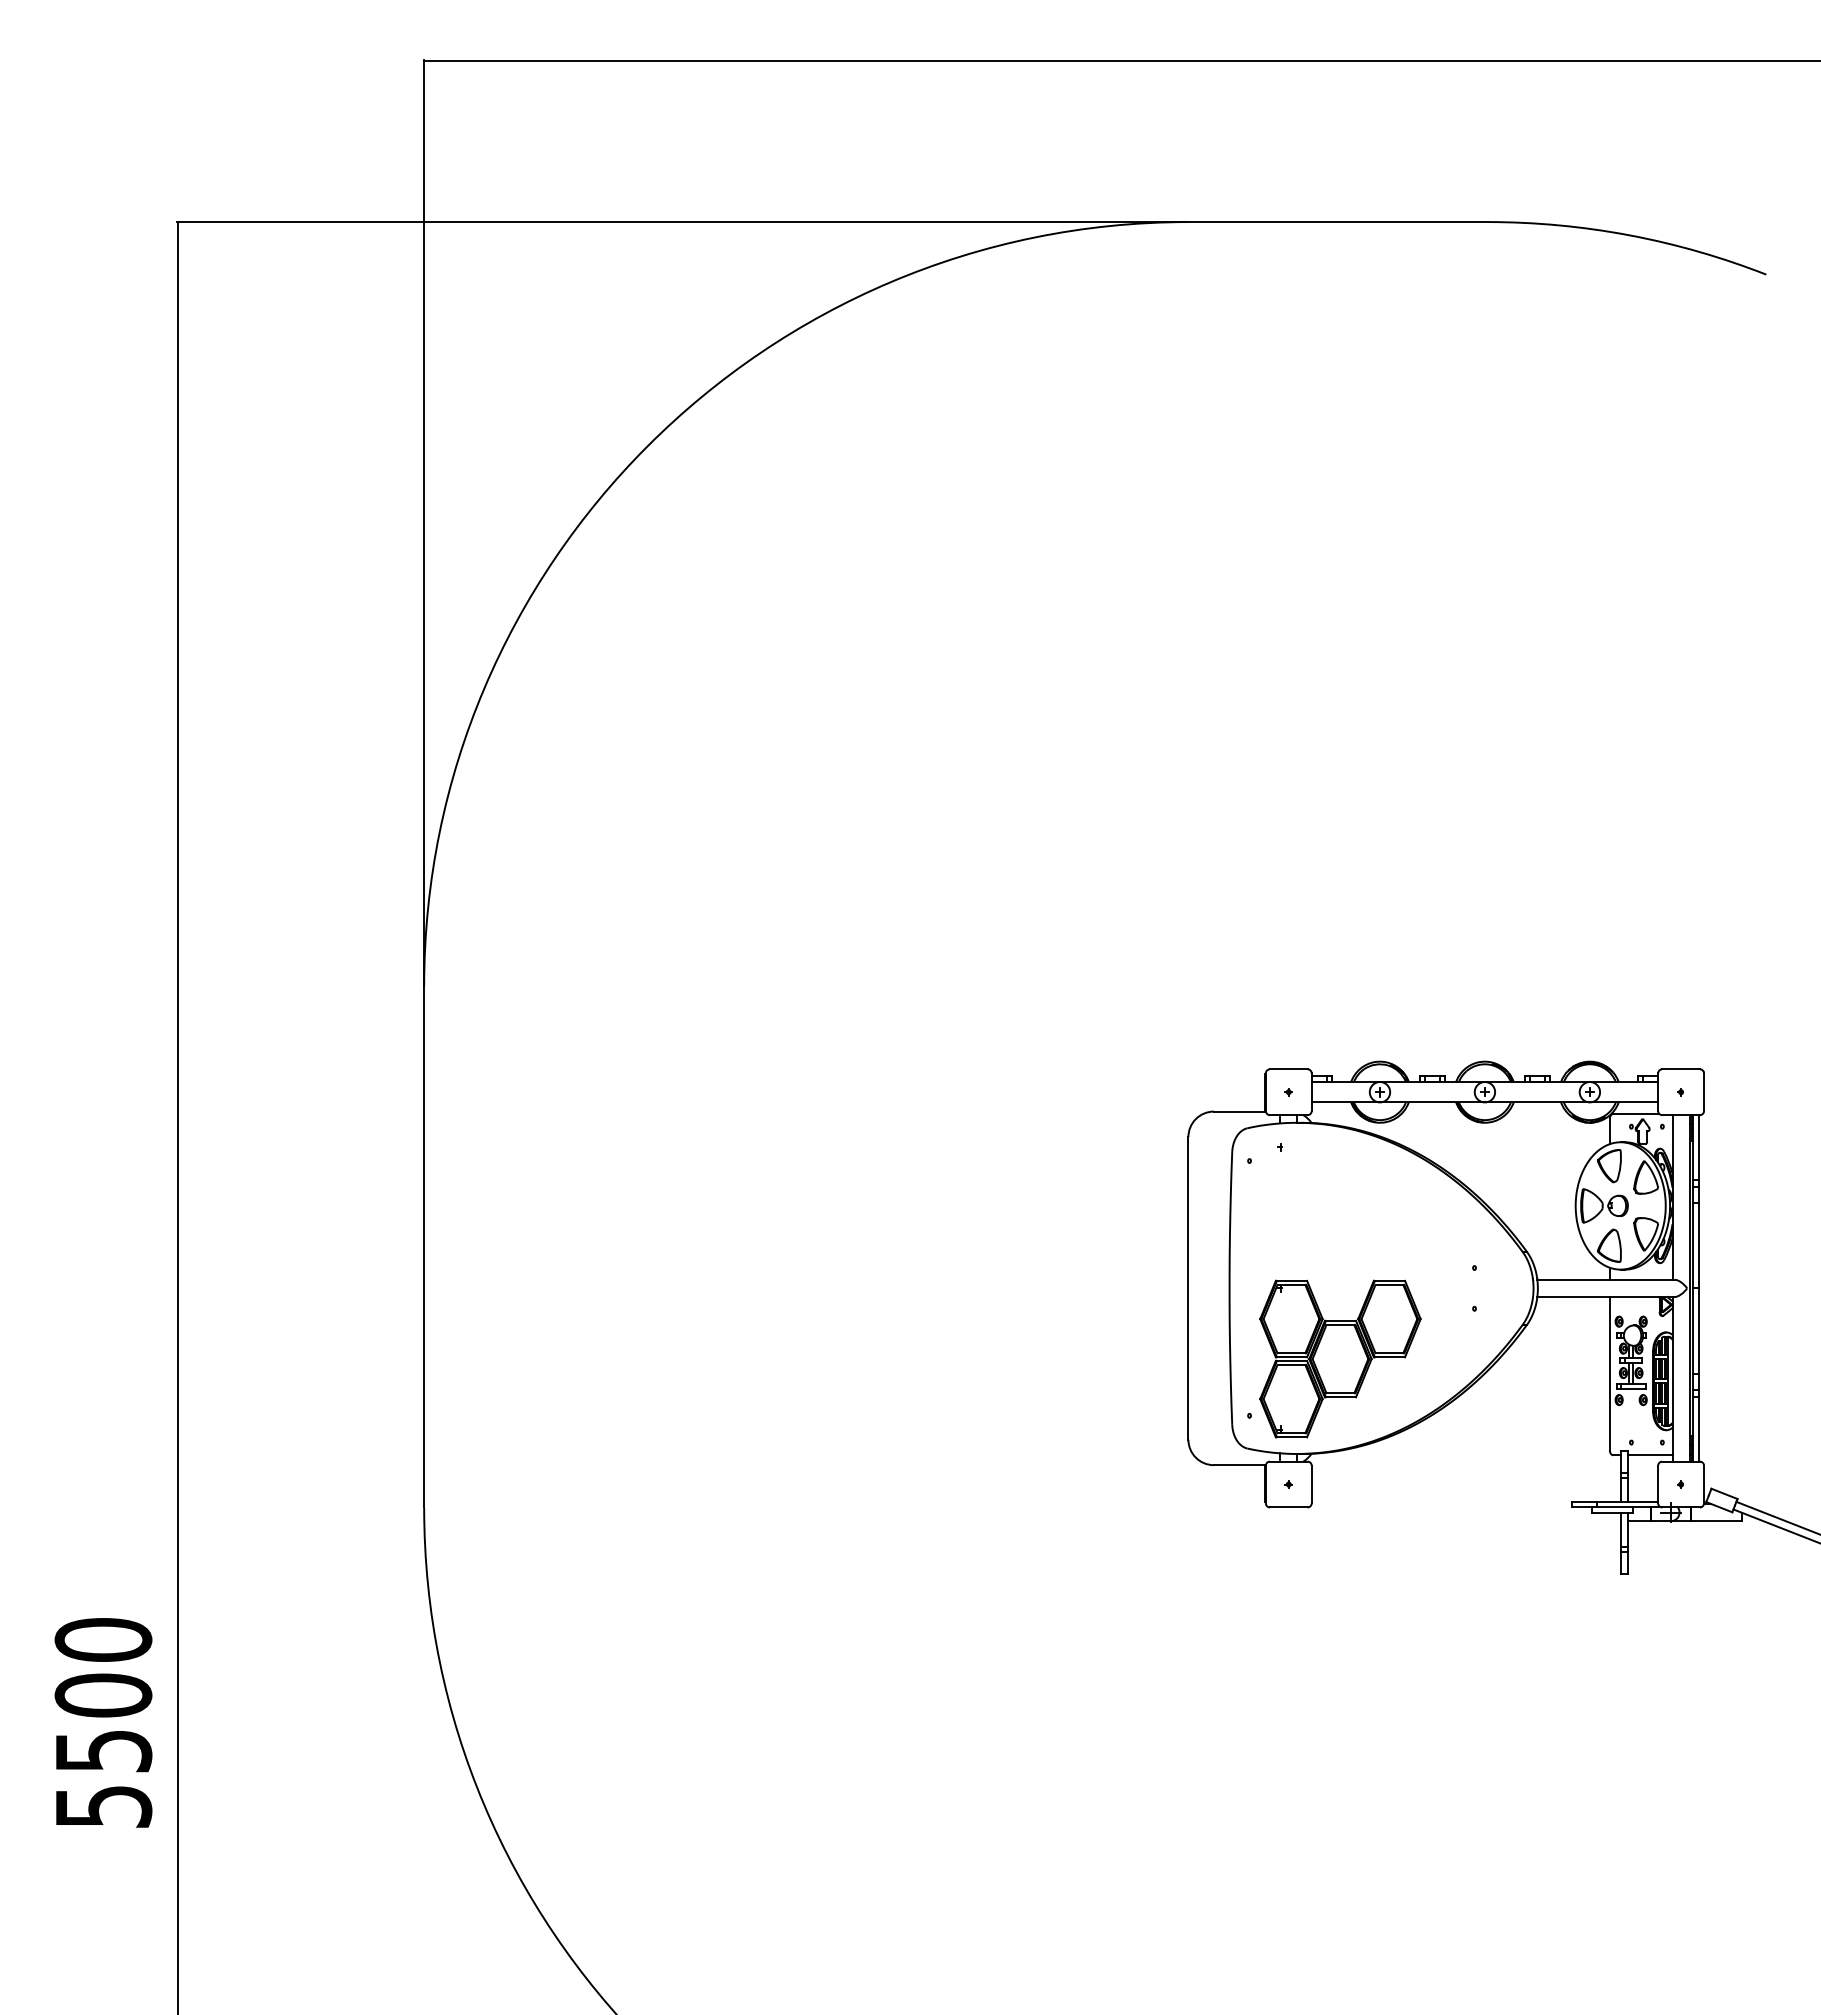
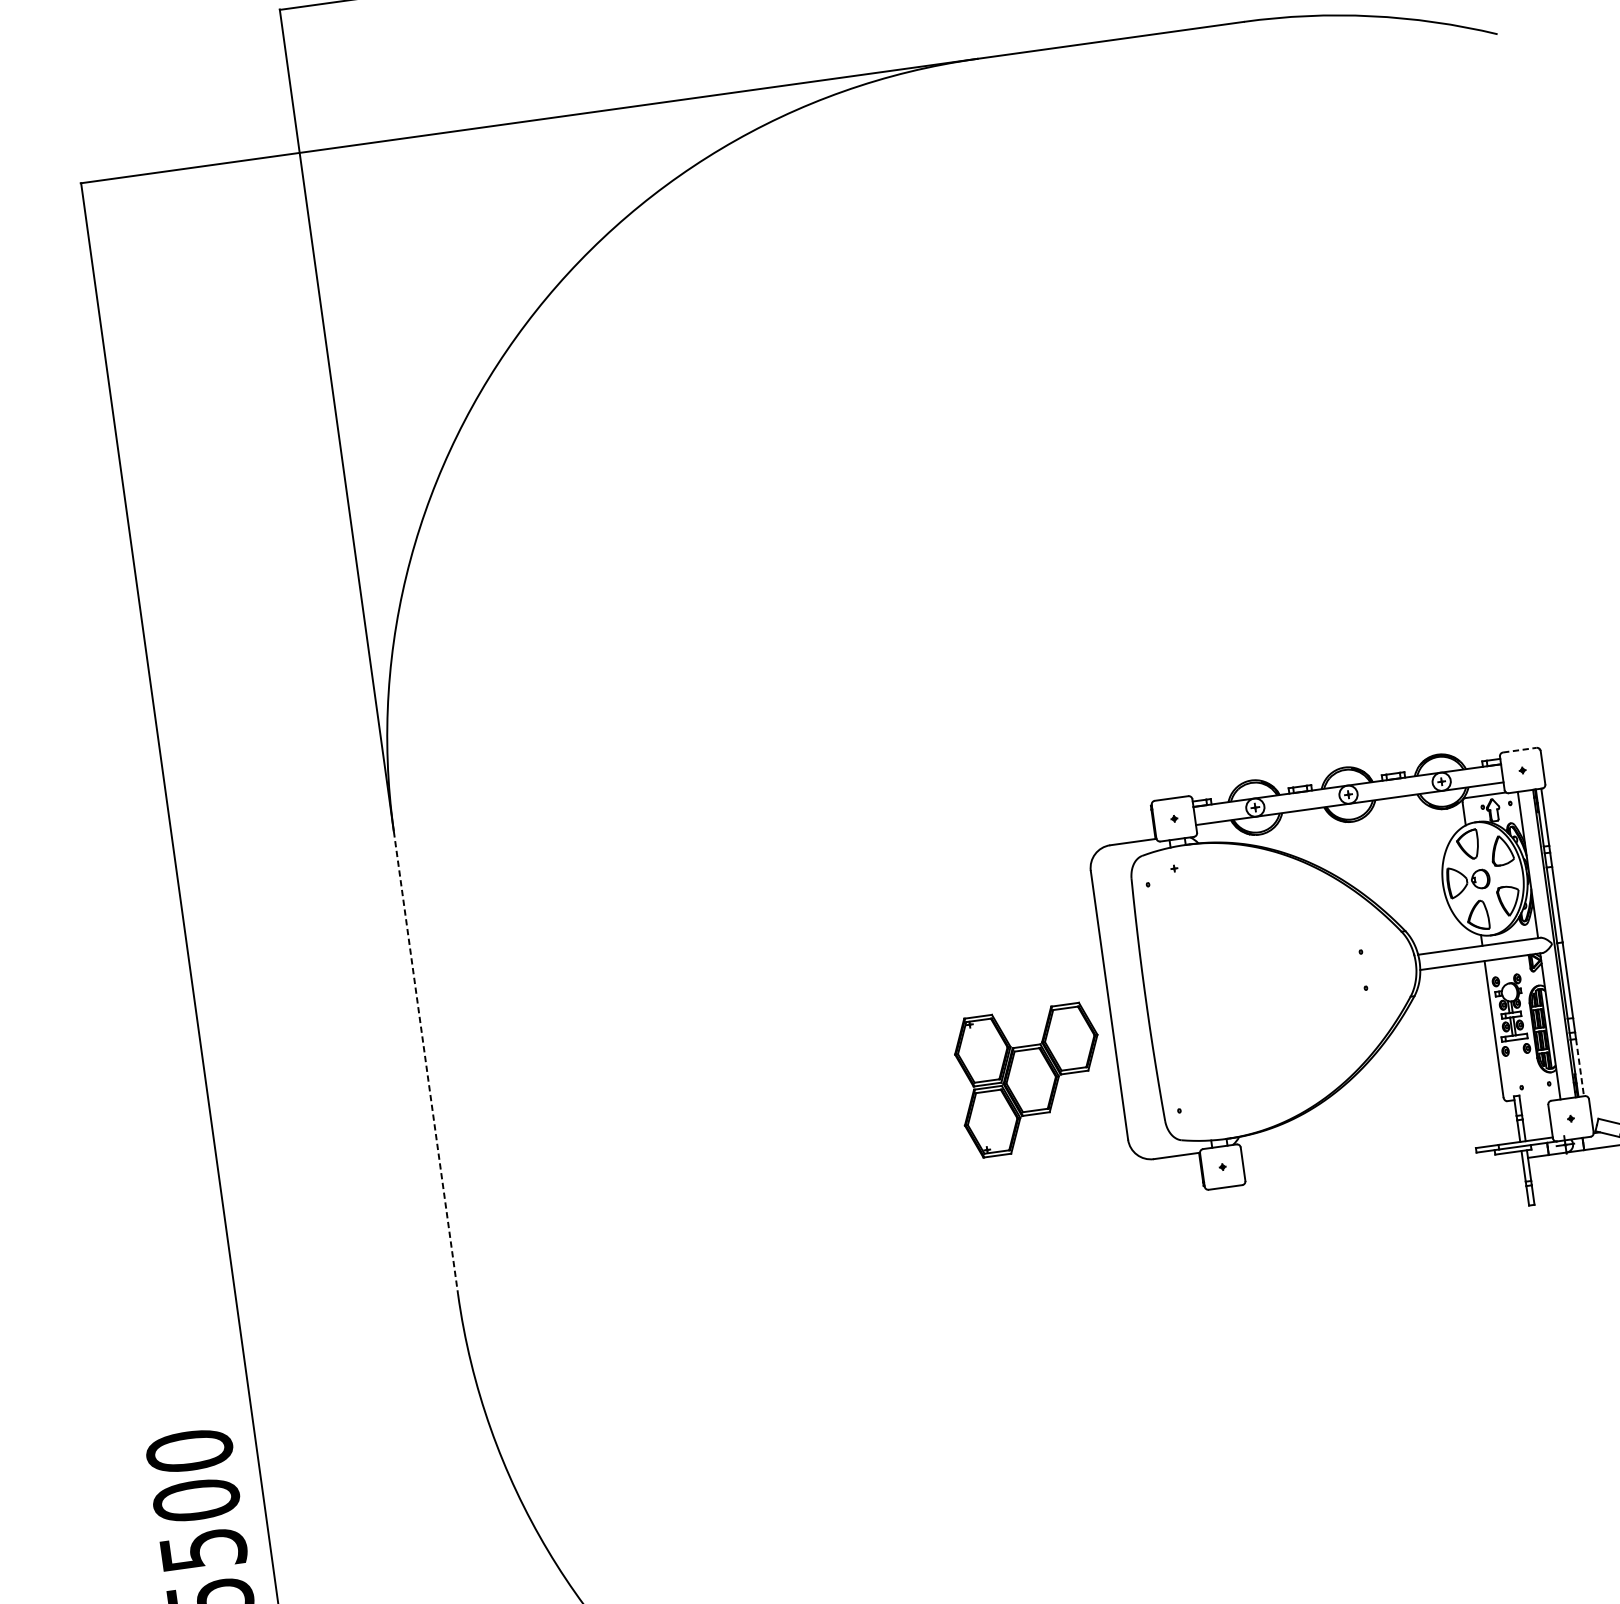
line: (1681, 1069) -> (1520, 750), solid -> dashed
line: (424, 1246) -> (426, 1062), solid -> dashed
part: (1340, 1358) -> (1031, 1079), moved
line: (1698, 1429) -> (1579, 1067), solid -> dashed
line: (1649, 1455) -> (1539, 1096), removed

